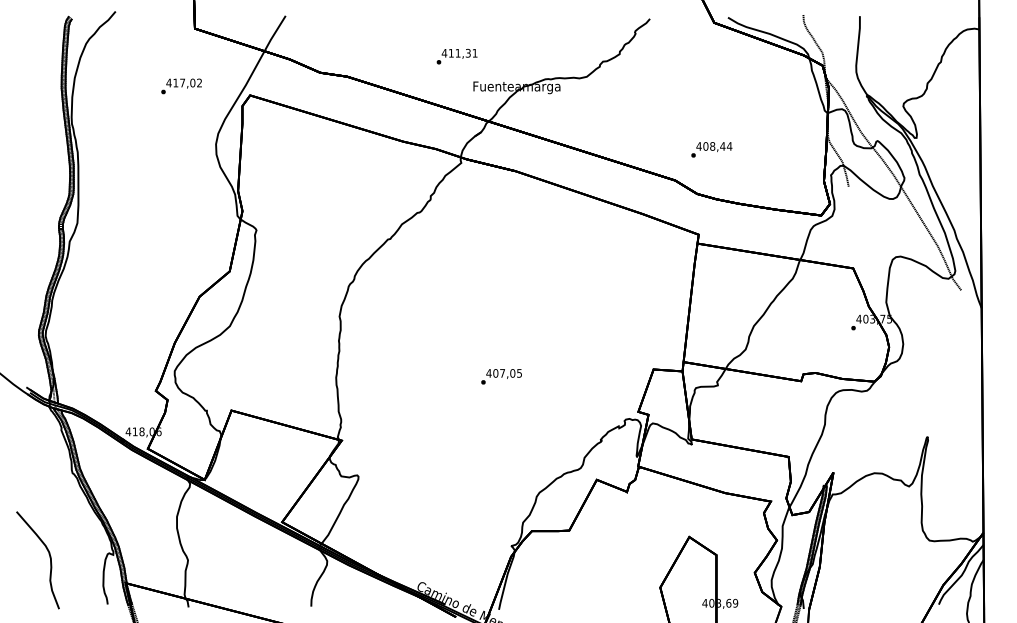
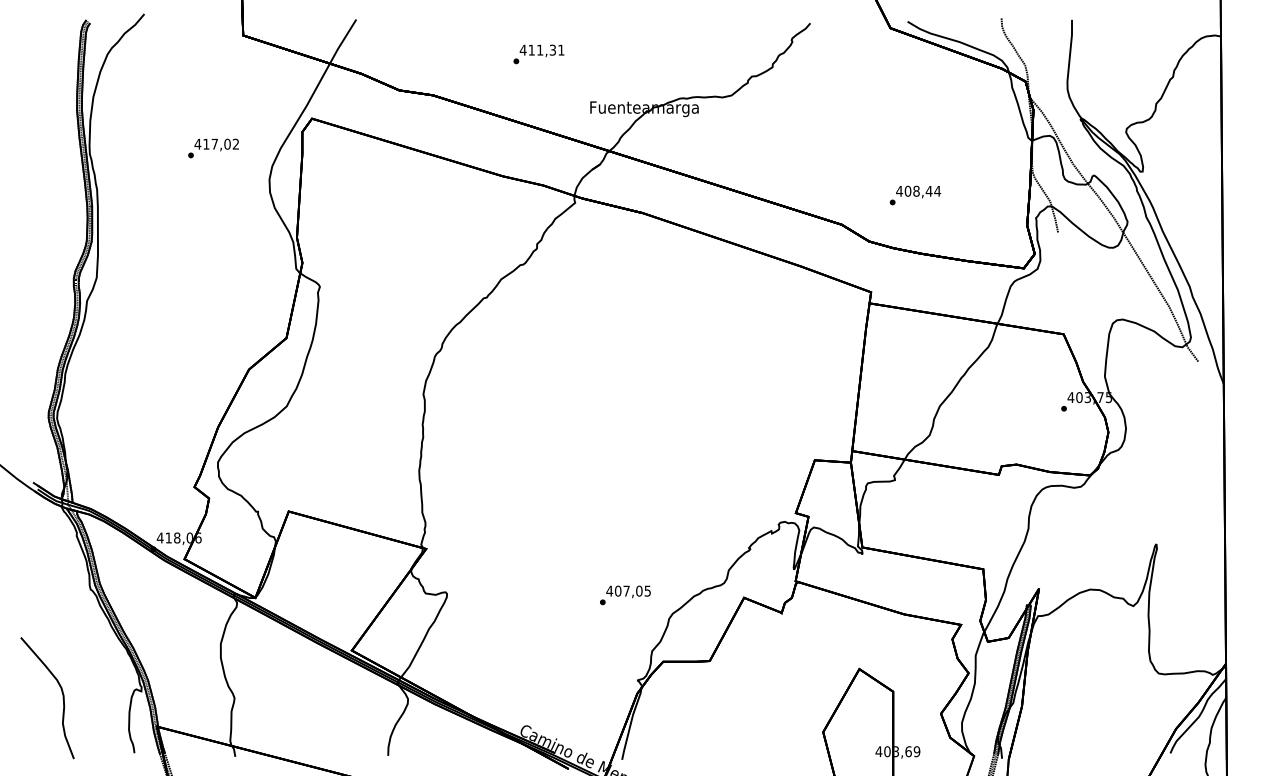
text: (456, 56) -> (538, 54), moved
text: (181, 86) -> (213, 148), moved
text: (711, 149) -> (915, 195), moved
text: (501, 376) -> (625, 595), moved

